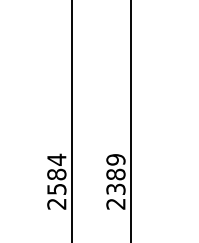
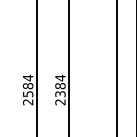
text: (116, 158) -> (60, 77), 2389 -> 2384

